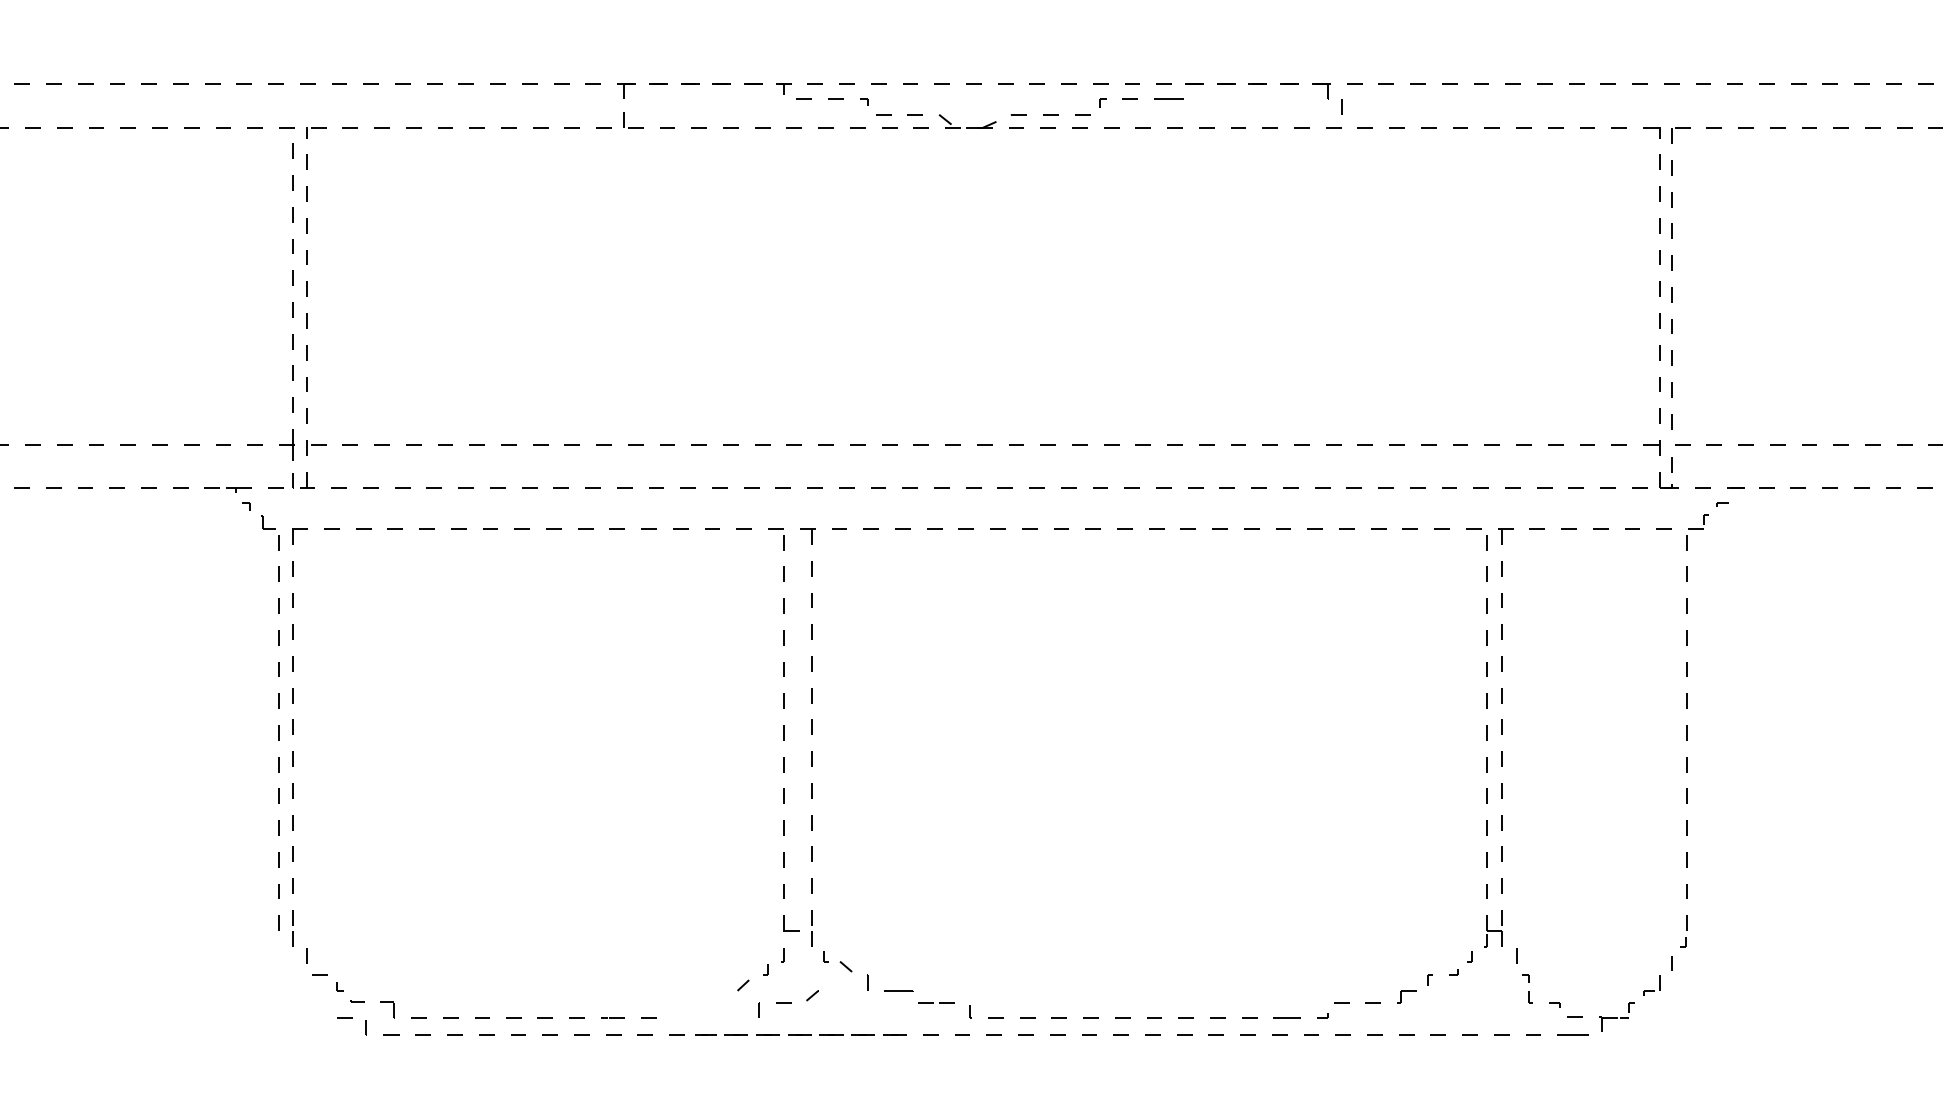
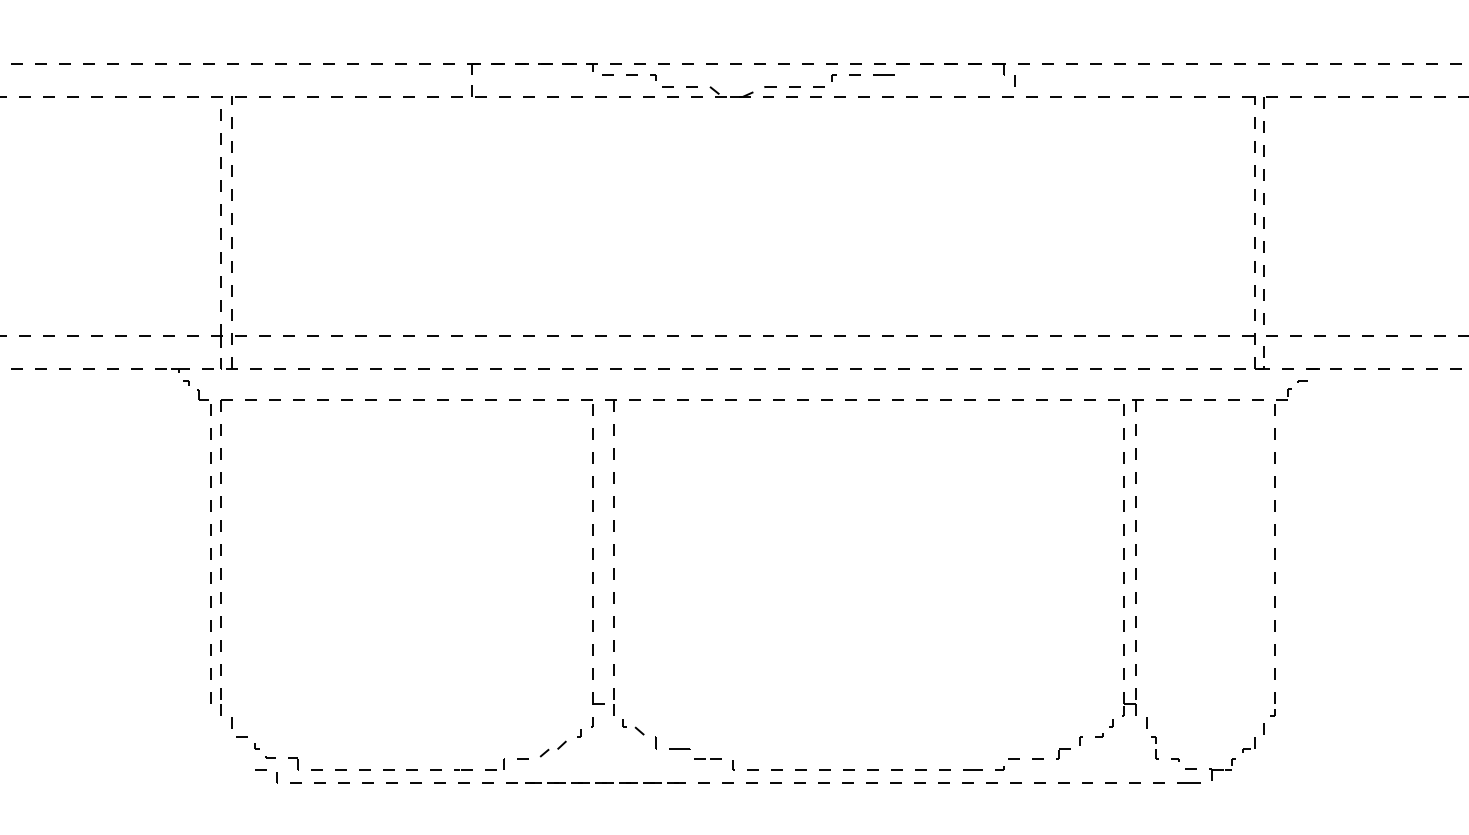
curve: (788, 1003) -> (526, 758), moved

